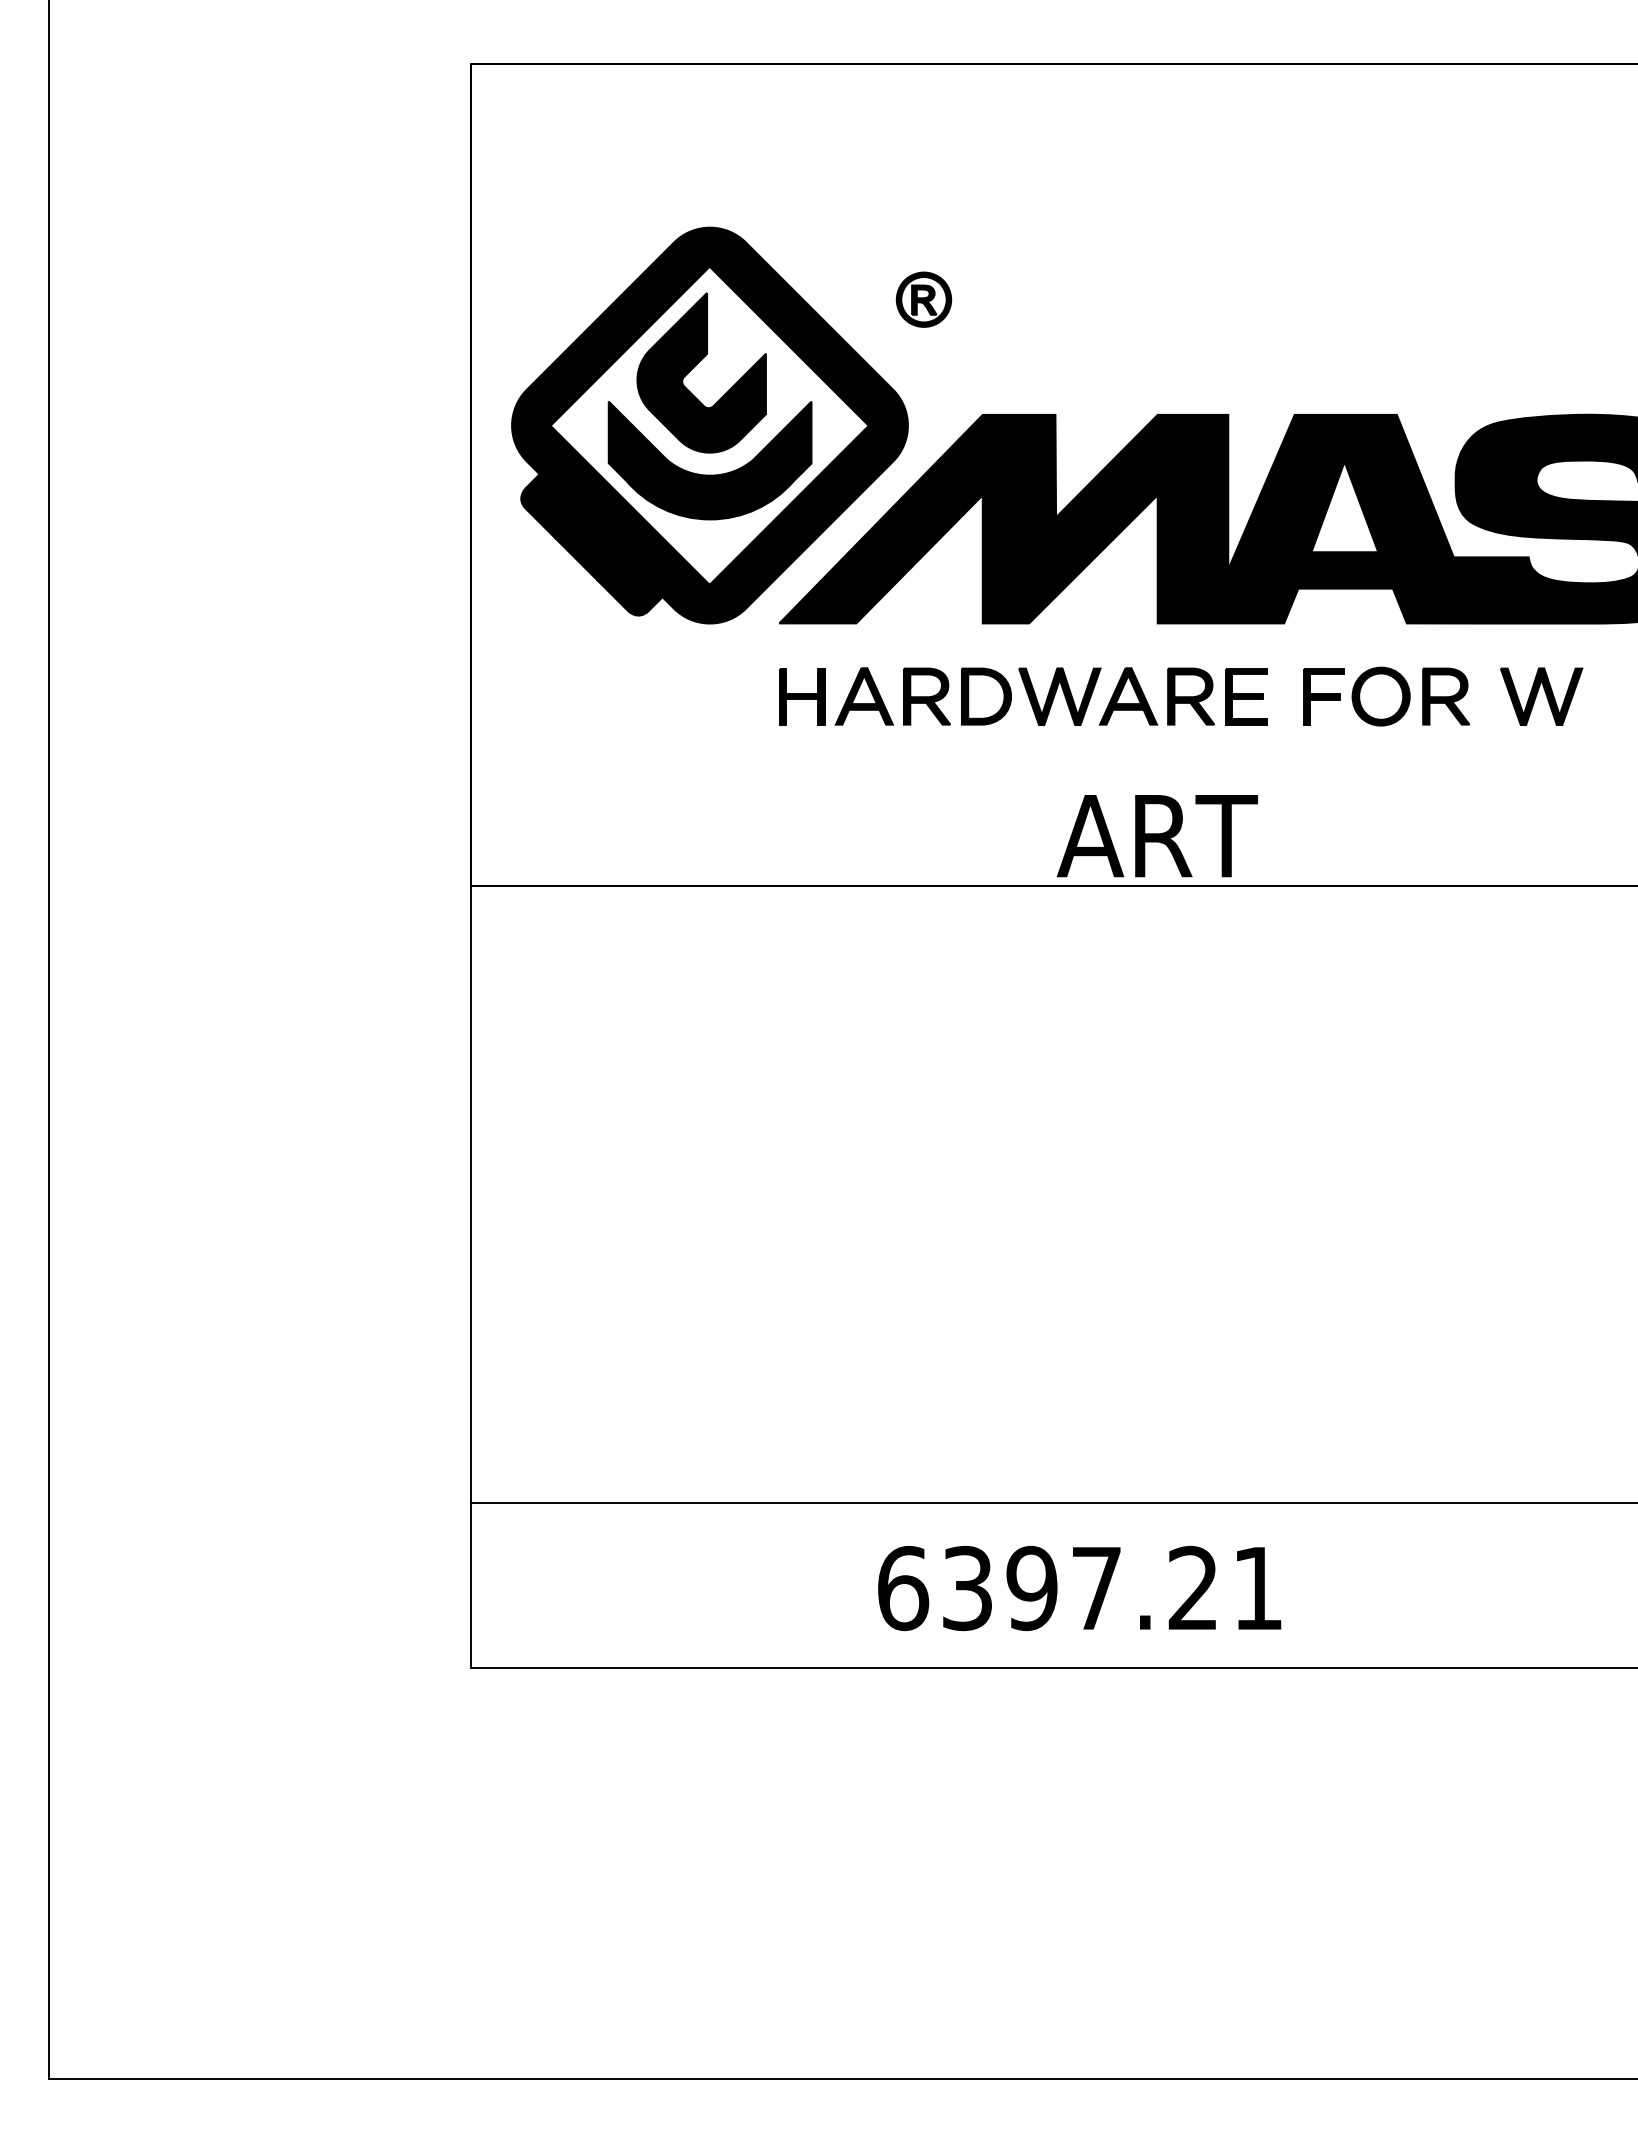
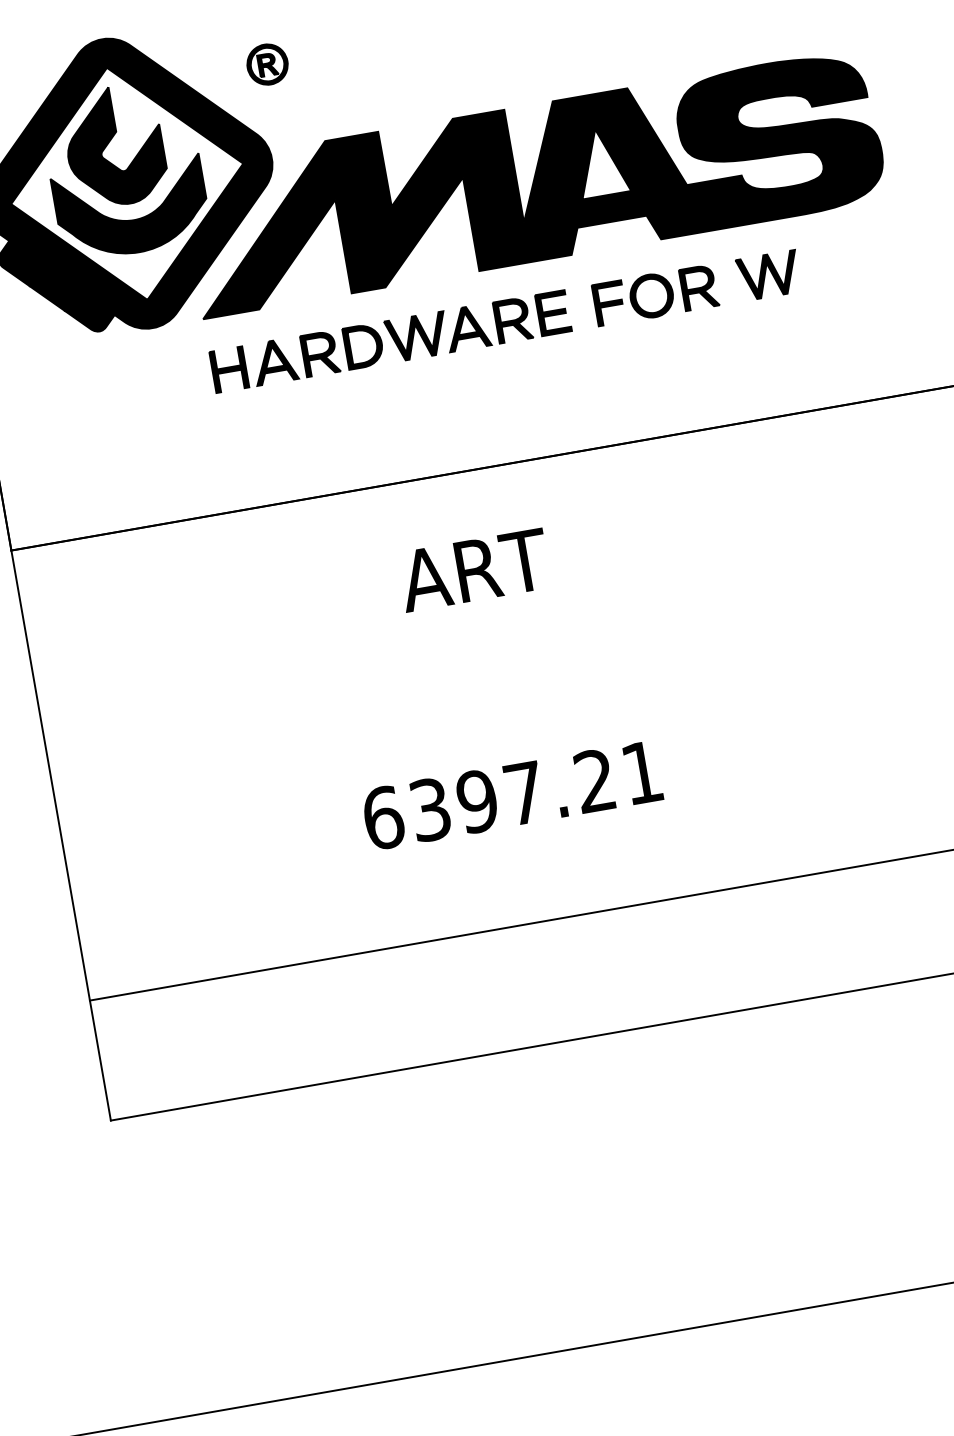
text: (1156, 836) -> (473, 570), moved
text: (1079, 1588) -> (512, 795), moved

